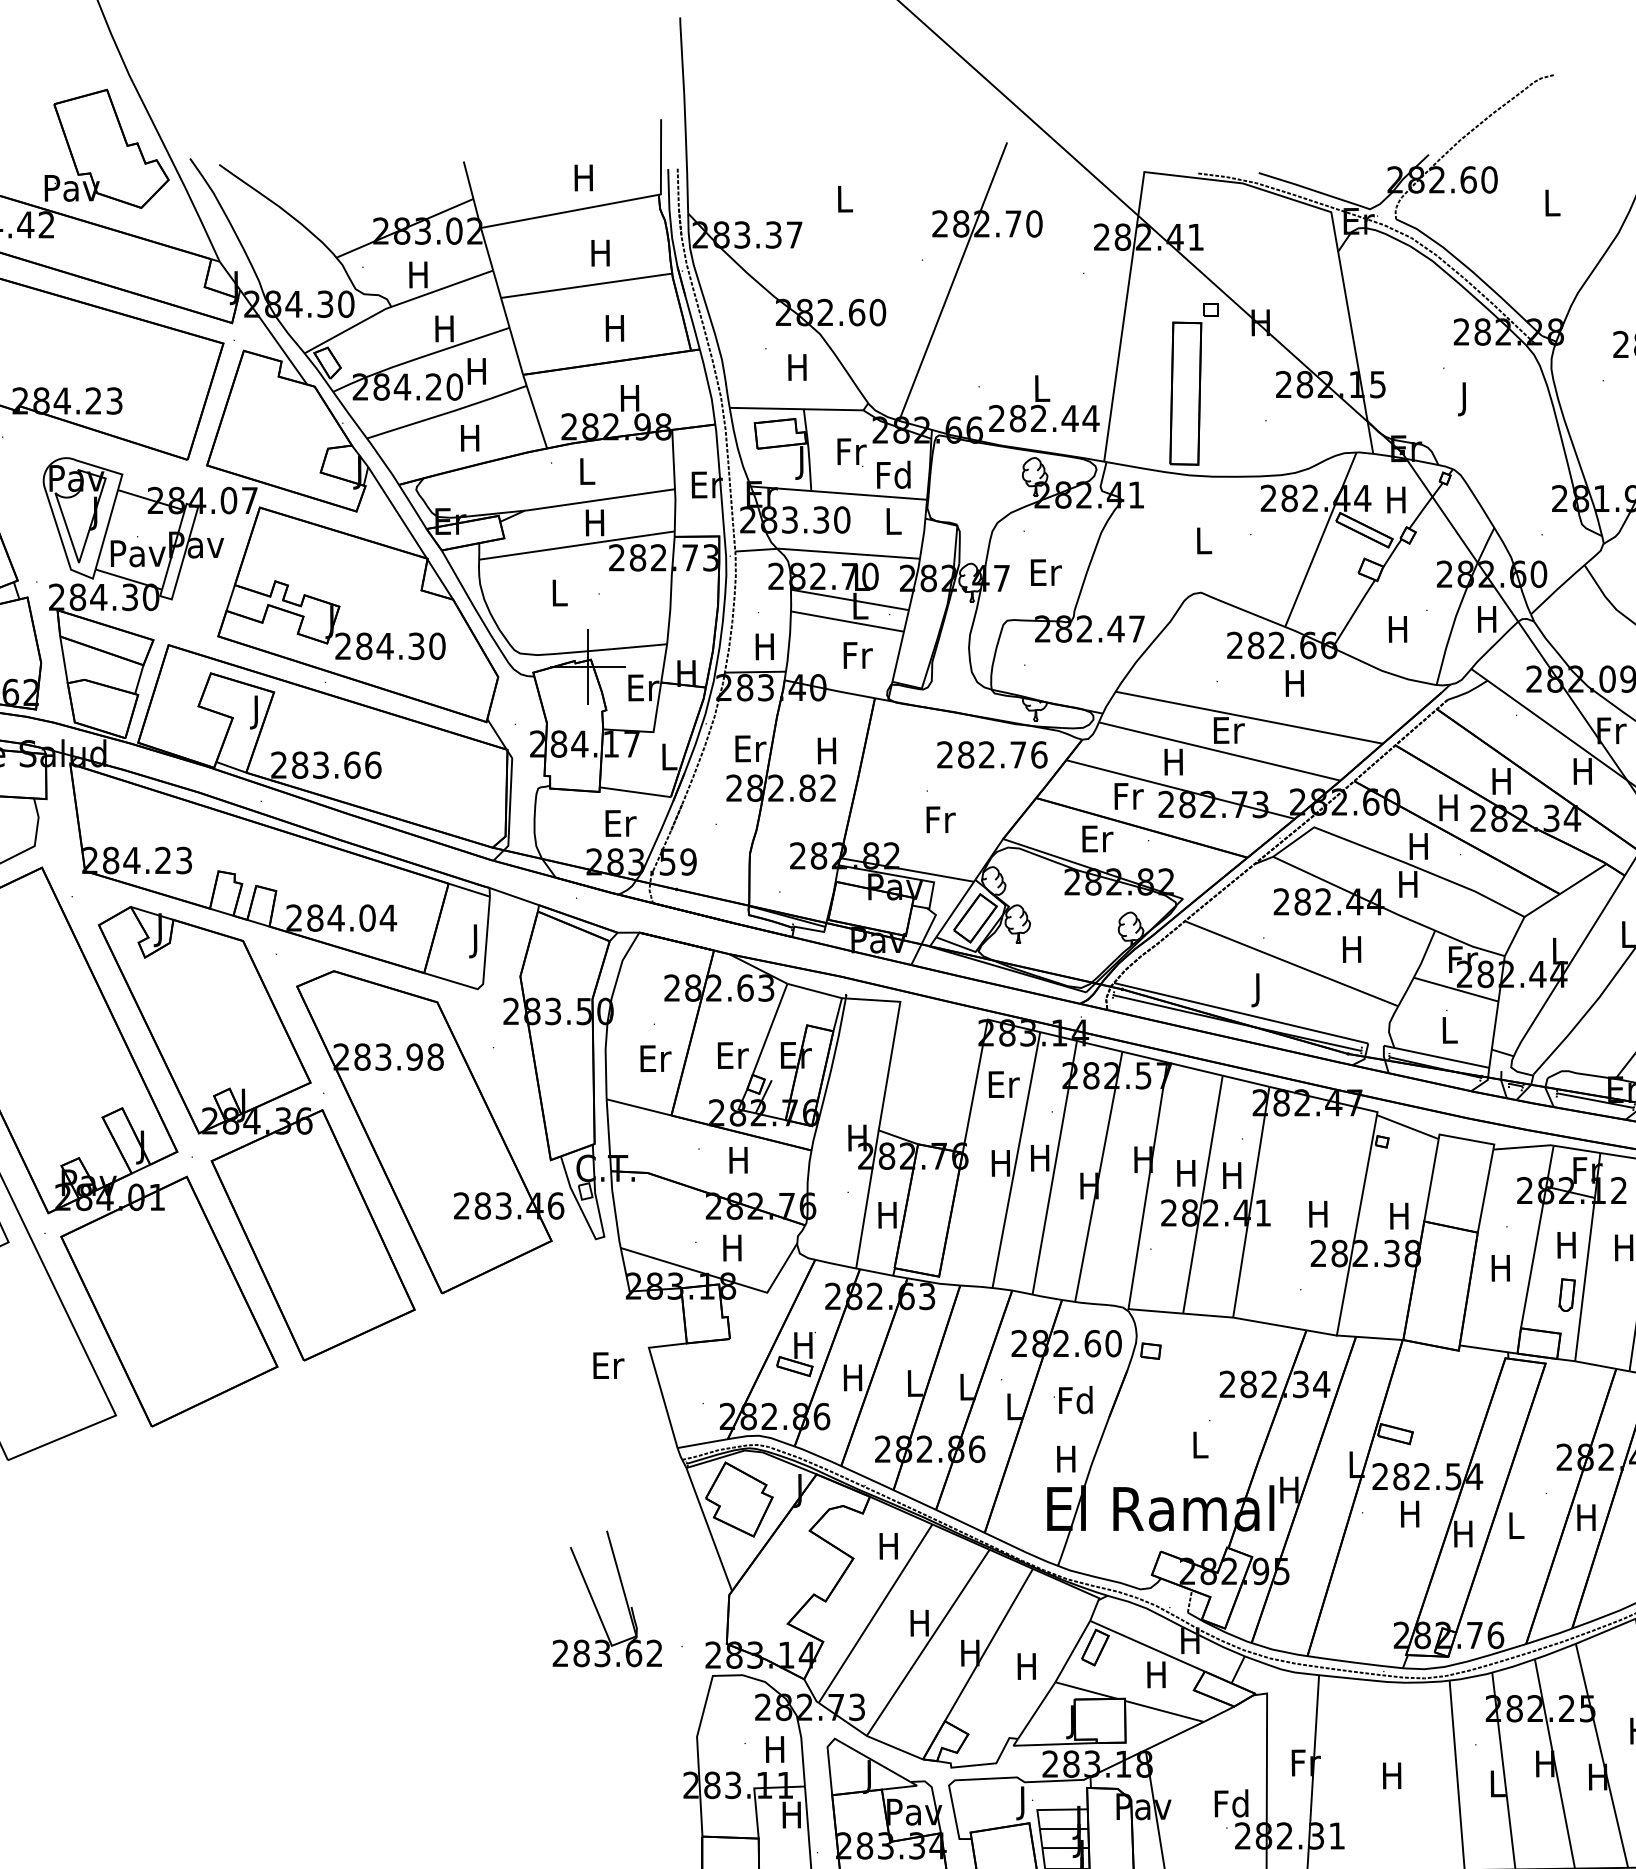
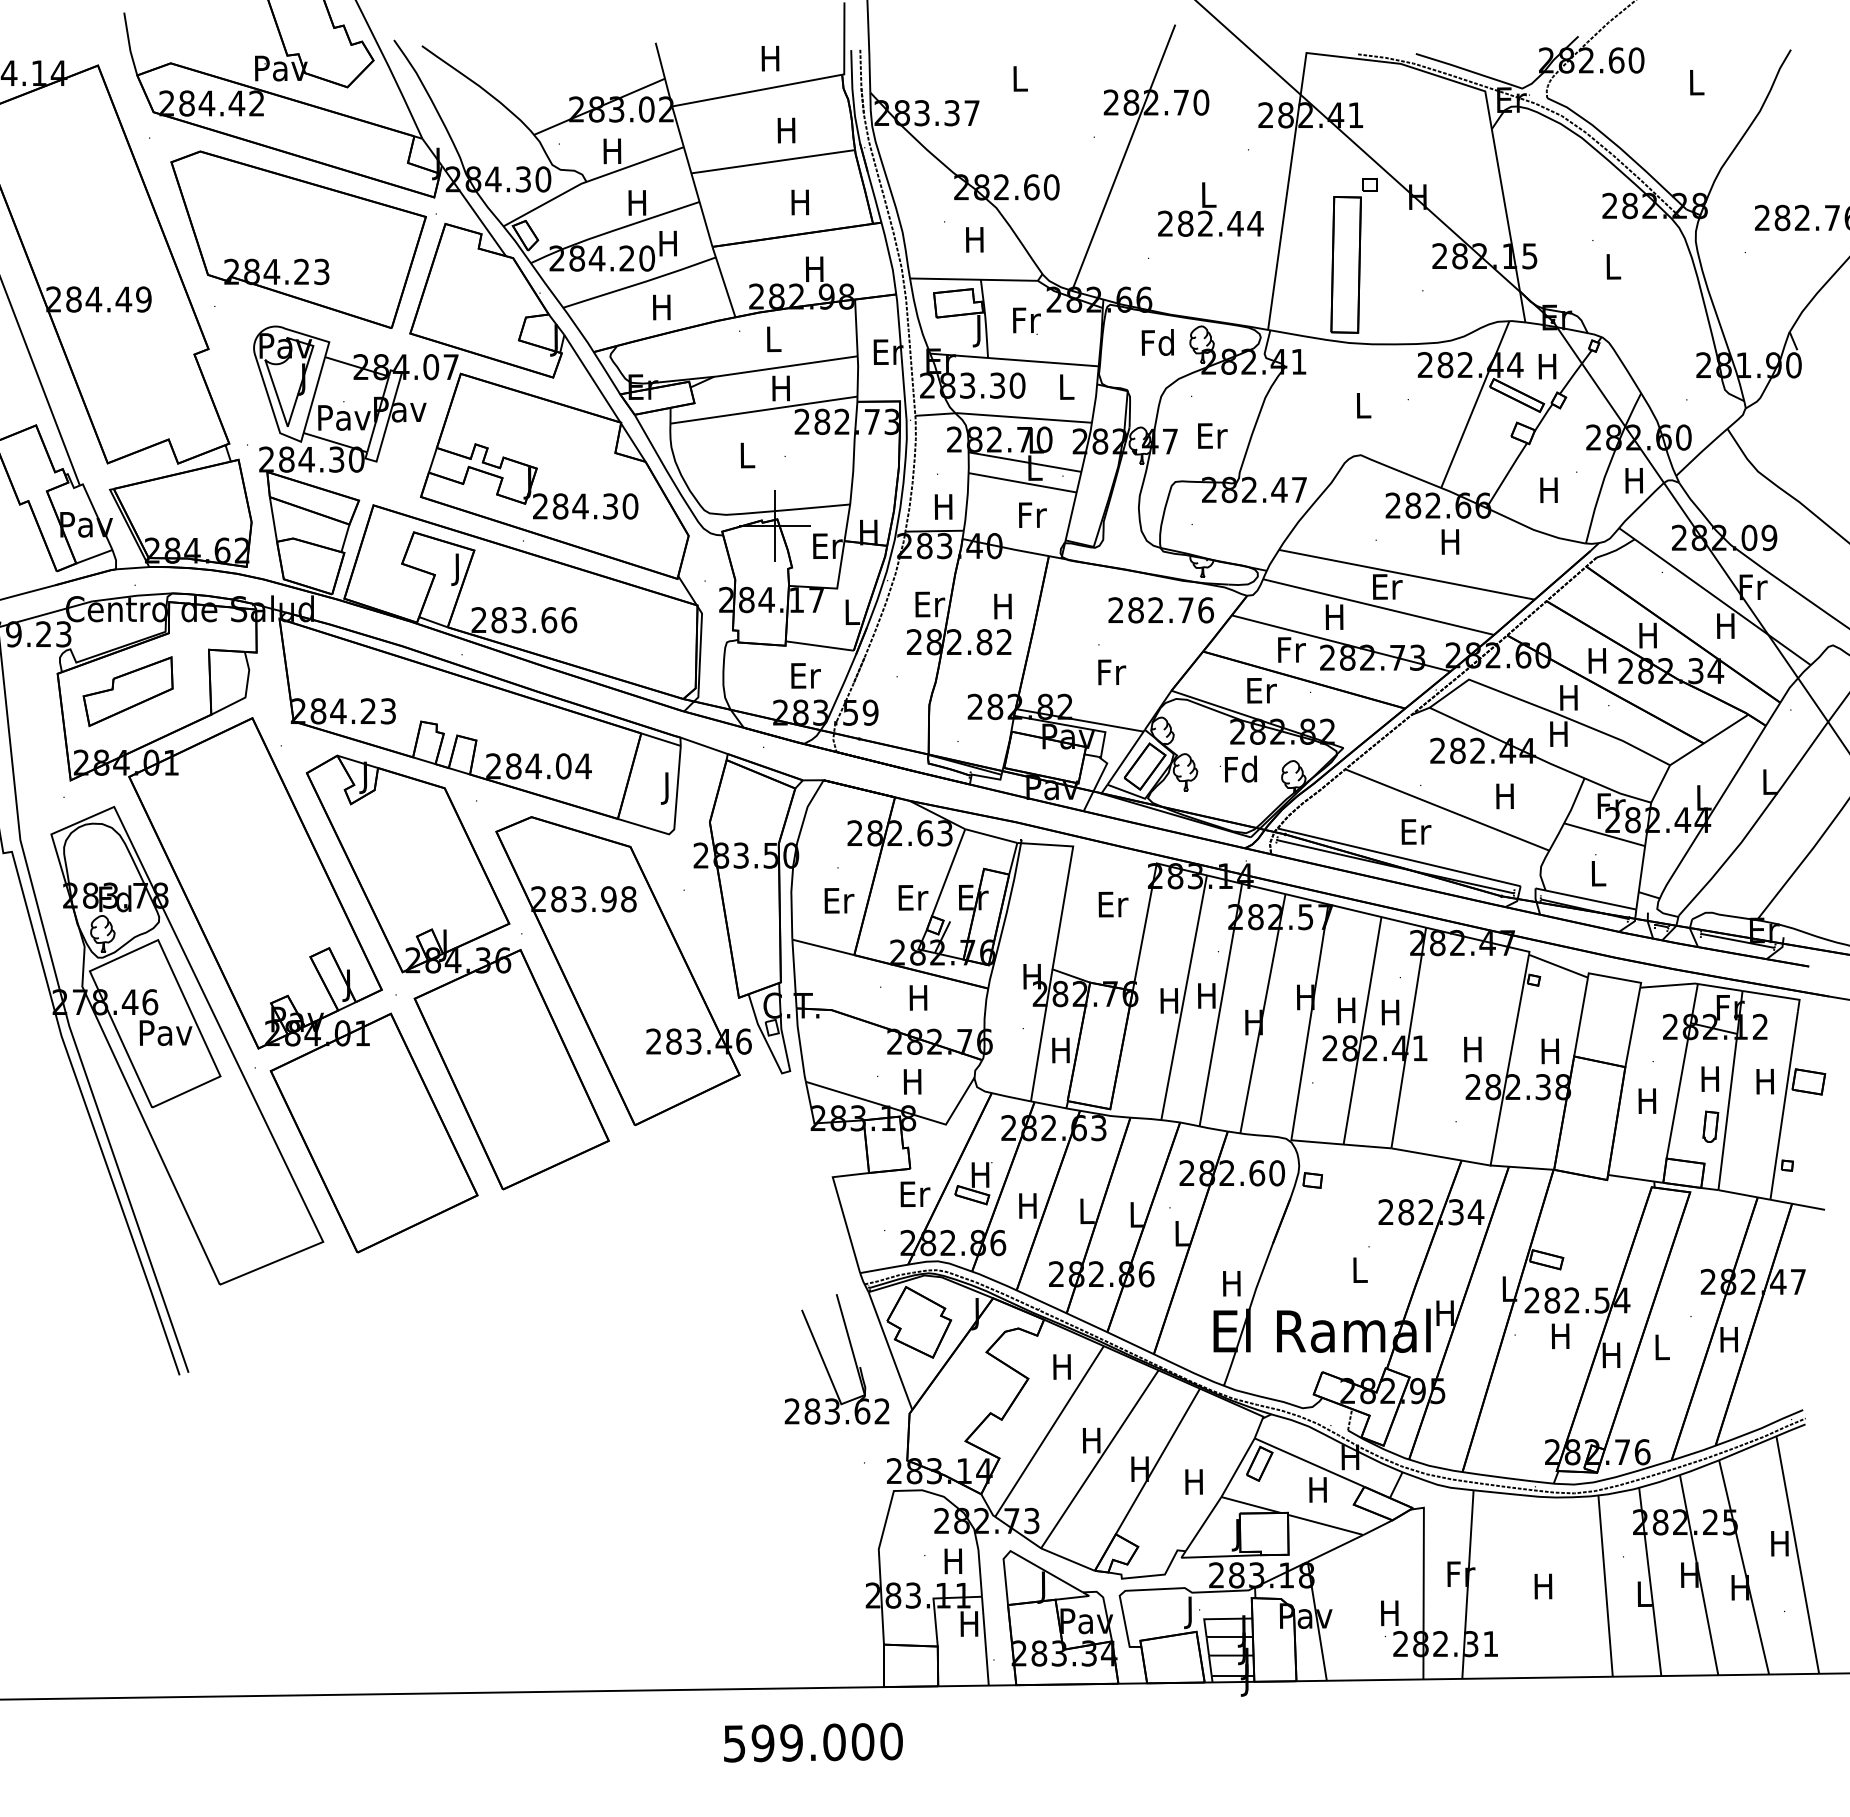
text: (1465, 399) -> (1613, 270), J -> L
text: (1043, 403) -> (1210, 209), moved
text: (893, 474) -> (1157, 342), moved
text: (1259, 990) -> (1416, 835), J -> Er
text: (1004, 1084) -> (1113, 904), moved
text: (608, 1365) -> (915, 1194), moved
text: (1073, 1399) -> (1238, 768), moved
part: (596, 1605) -> (826, 1365), moved
text: (1231, 1802) -> (1389, 1612), Fd -> H

